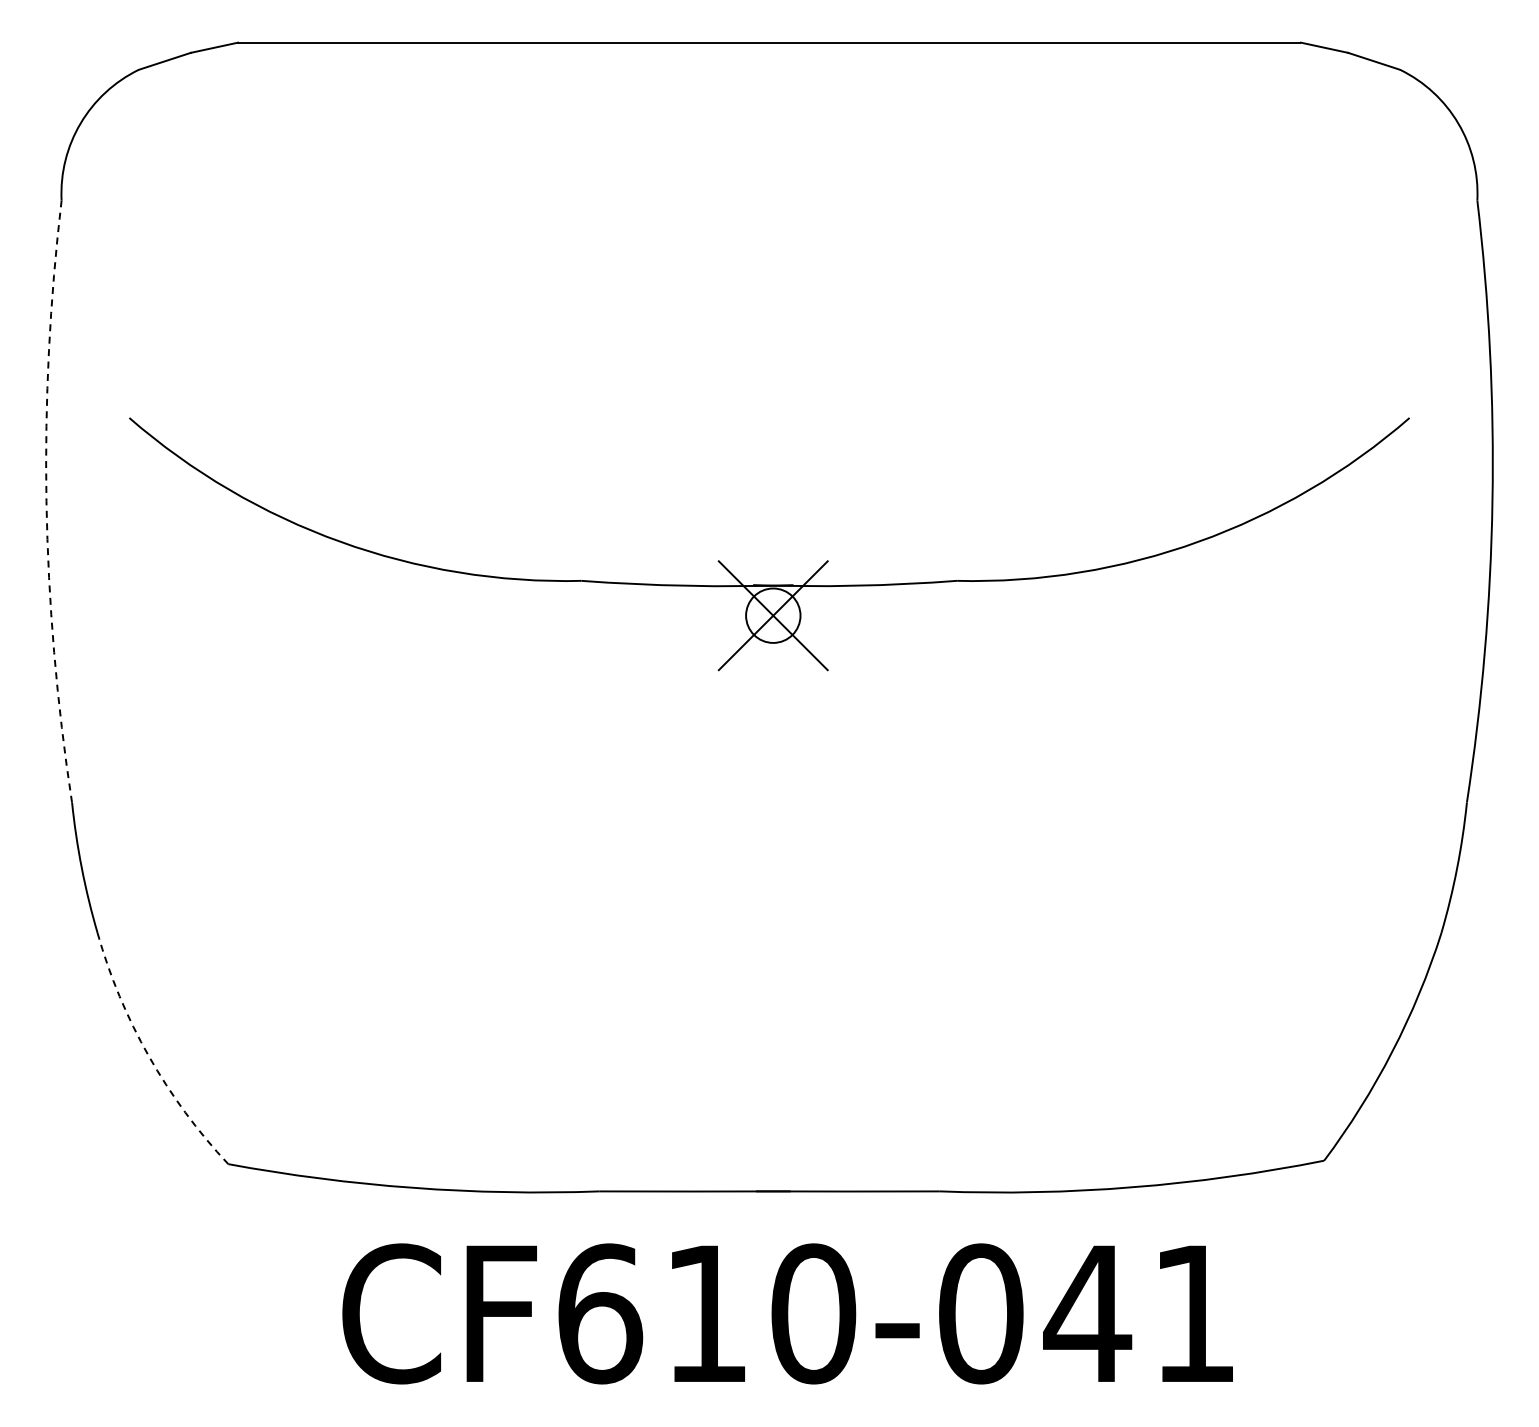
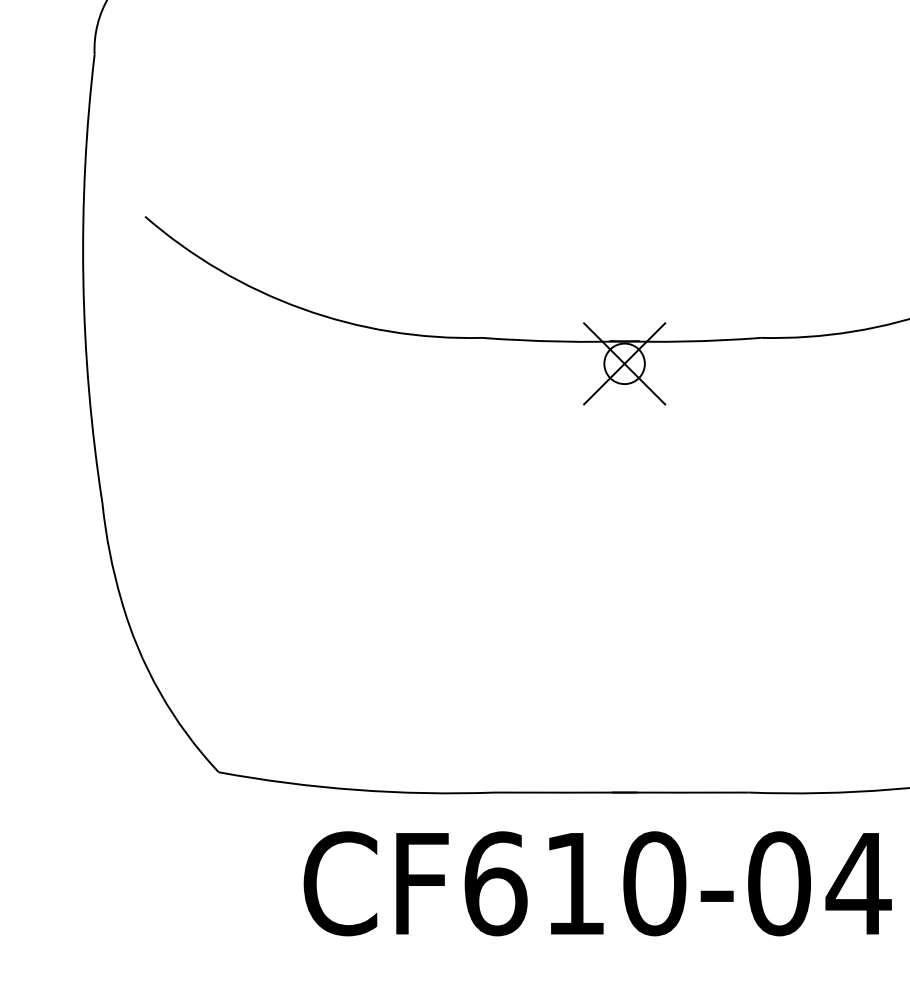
arc: (46, 501) -> (83, 278), dashed -> solid
arc: (149, 1056) -> (160, 692), dashed -> solid

